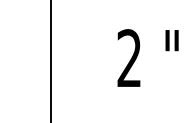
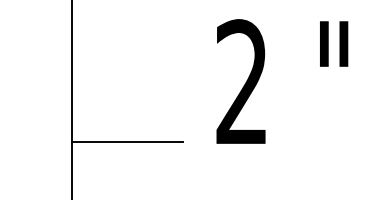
text: (147, 57) -> (281, 80), moved
line: (76, 67) -> (127, 140), added

